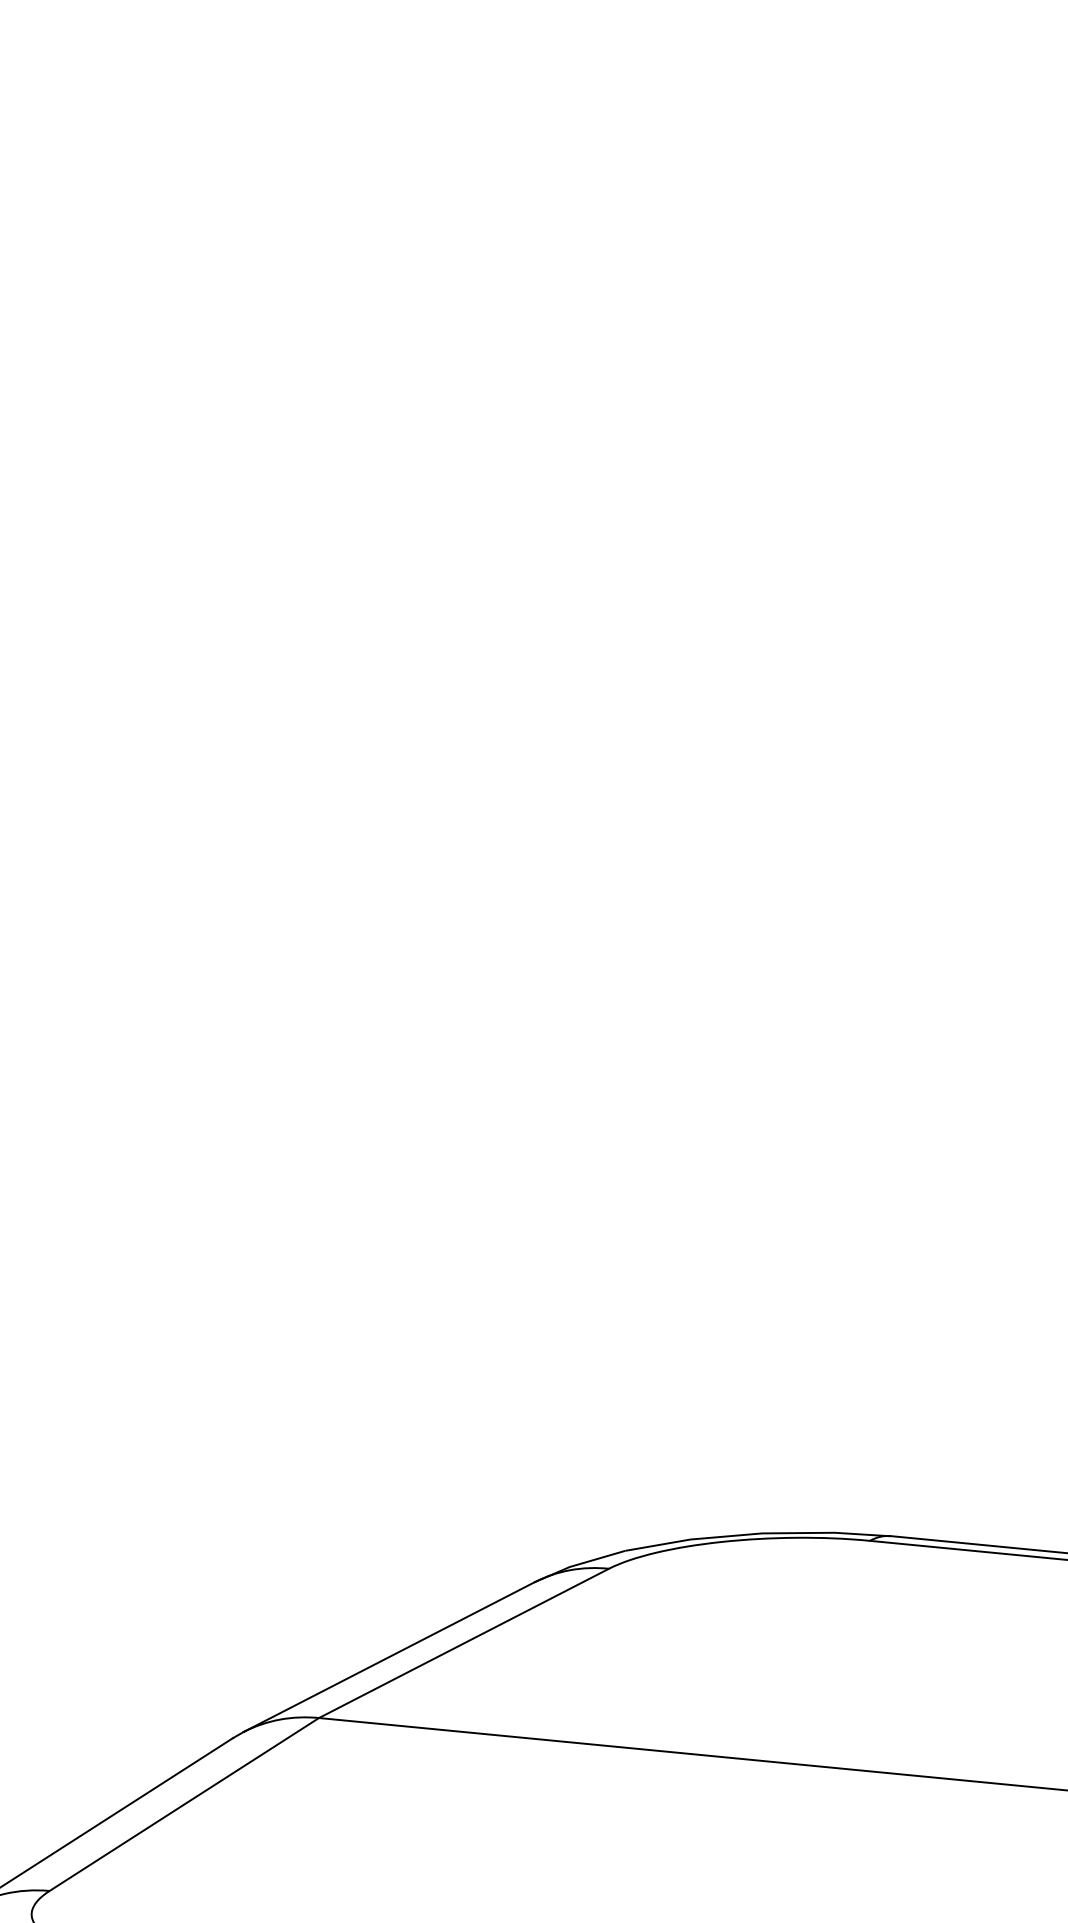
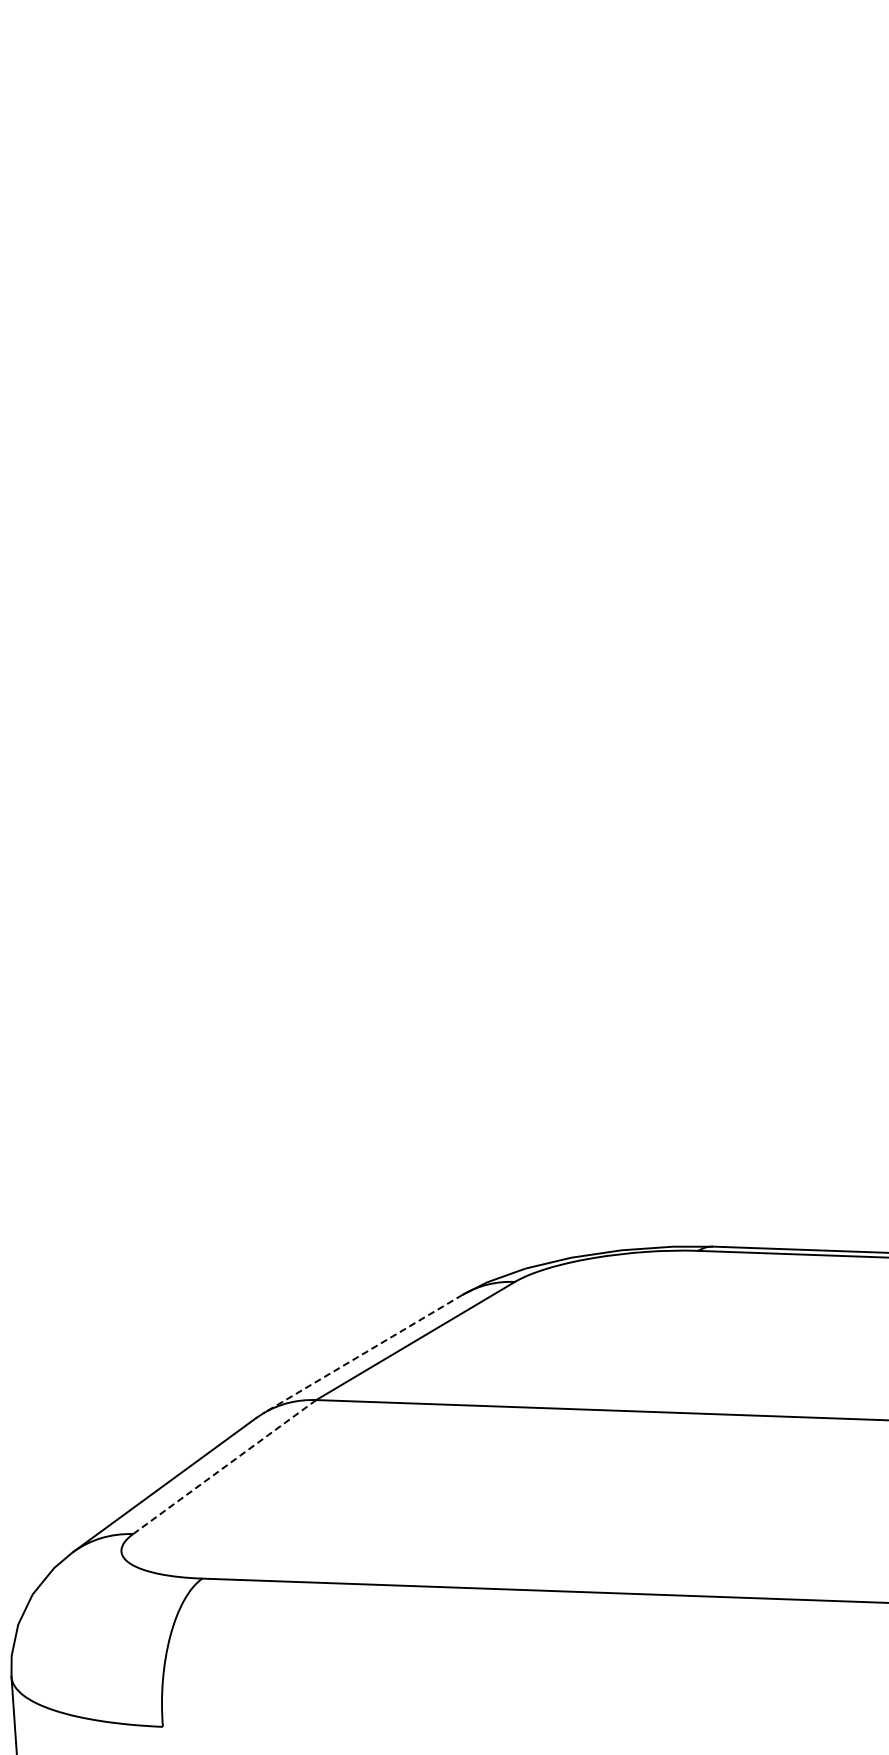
line: (389, 1657) -> (363, 1354), solid -> dashed
line: (185, 1803) -> (225, 1466), solid -> dashed

